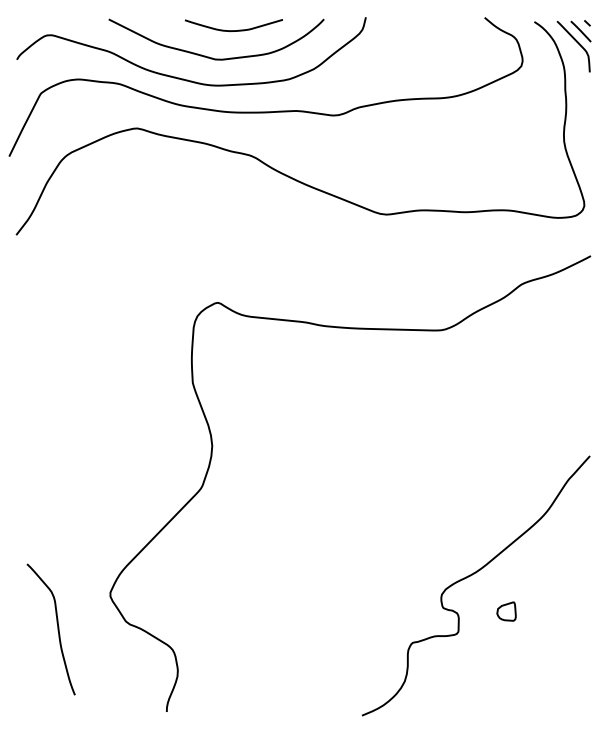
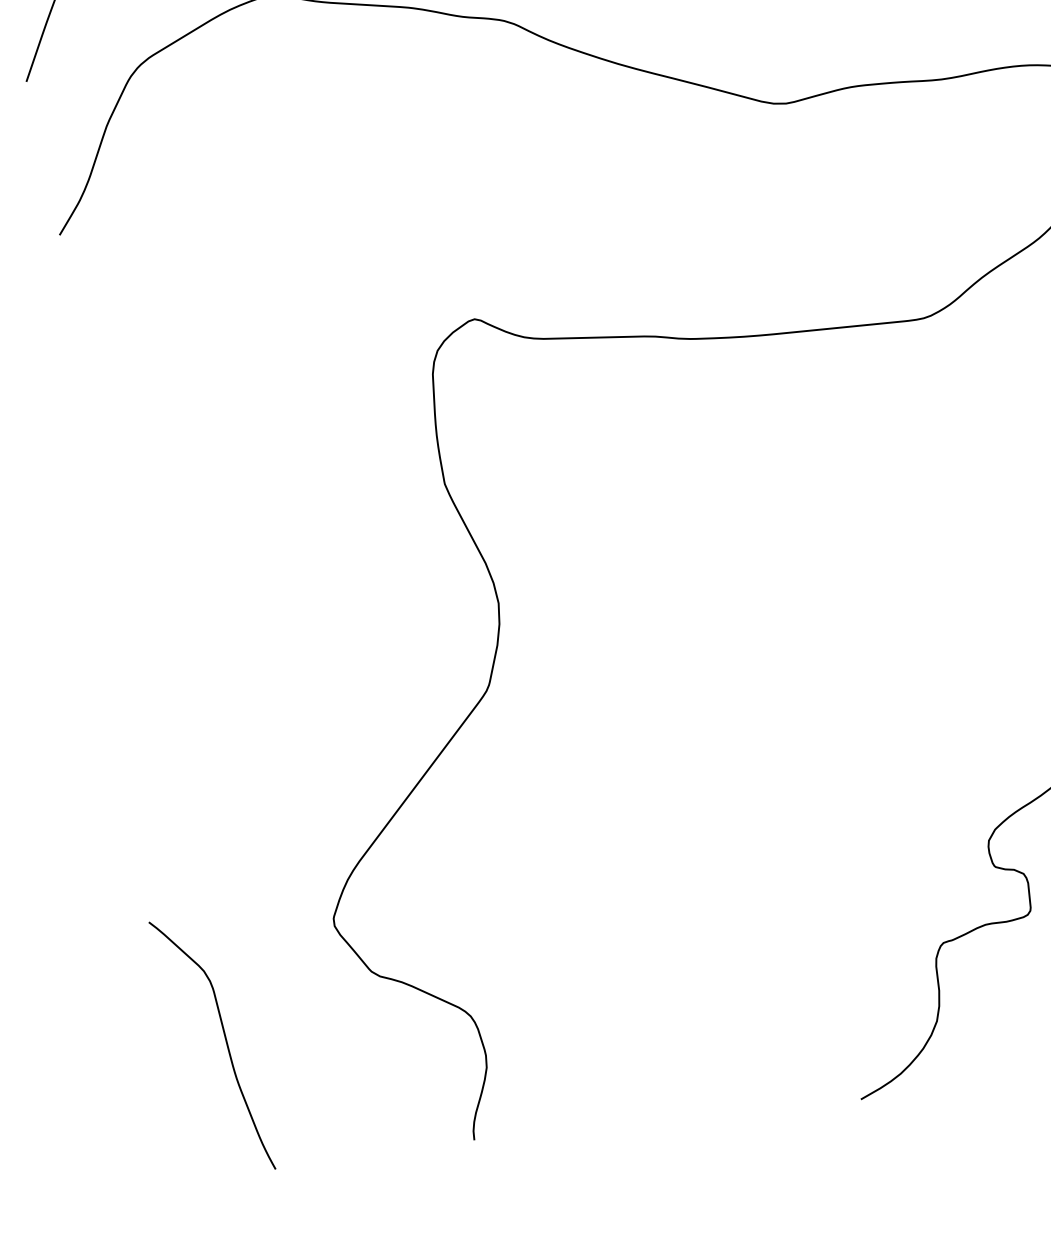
curve: (57, 629) -> (224, 1043), moved

